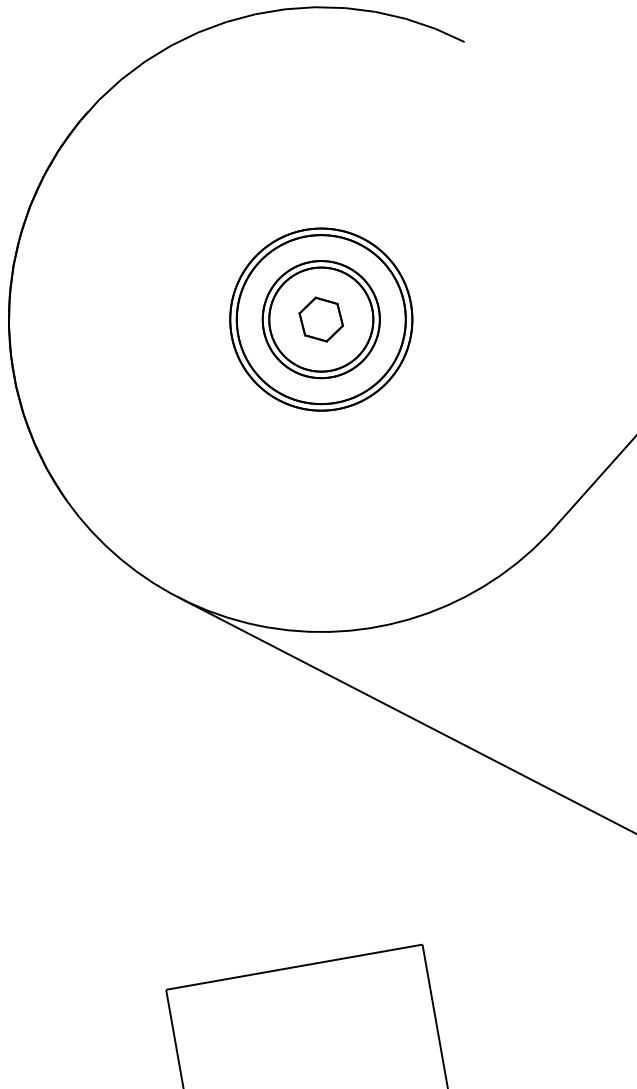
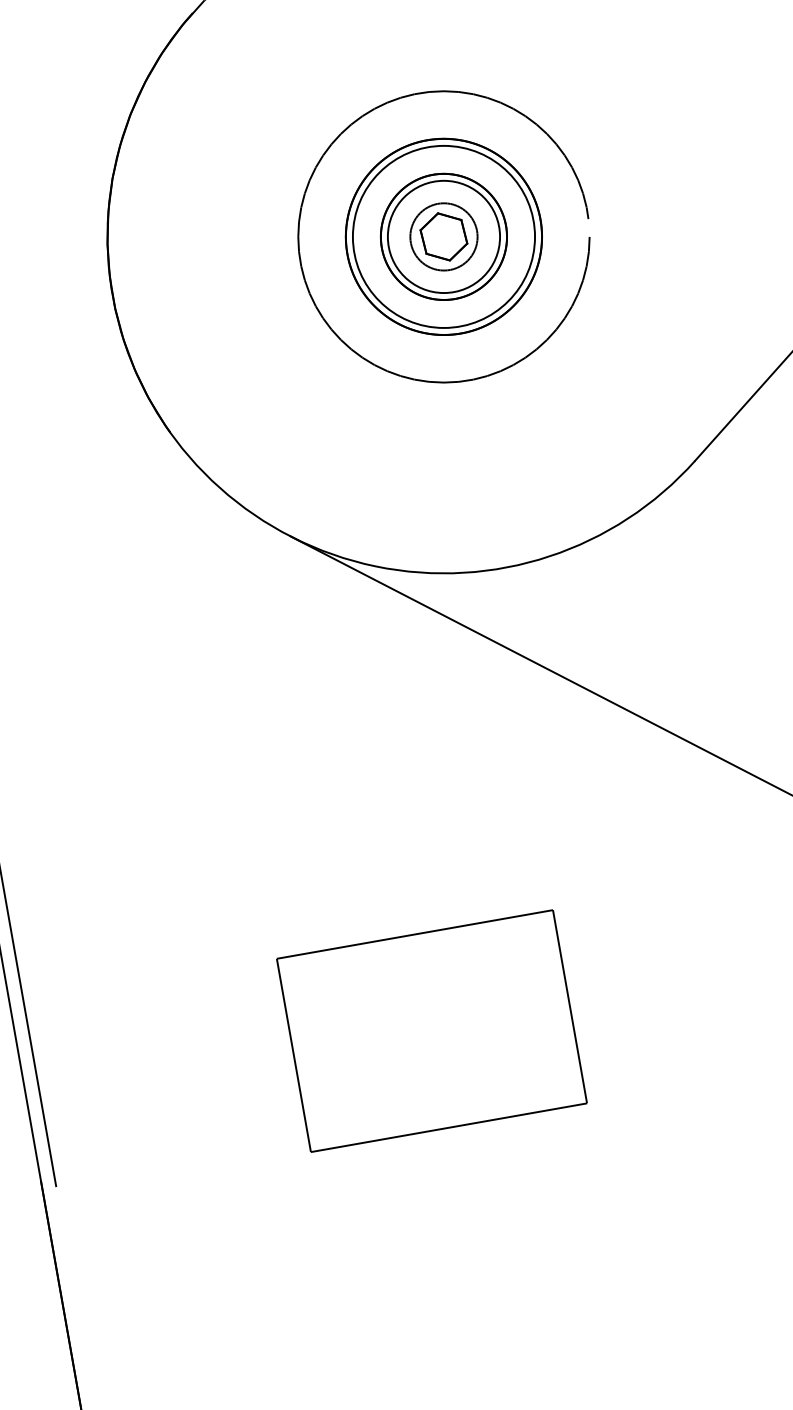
circle: (320, 319) -> (443, 236), size x0.6
circle: (320, 319) -> (443, 236), size x1.6

